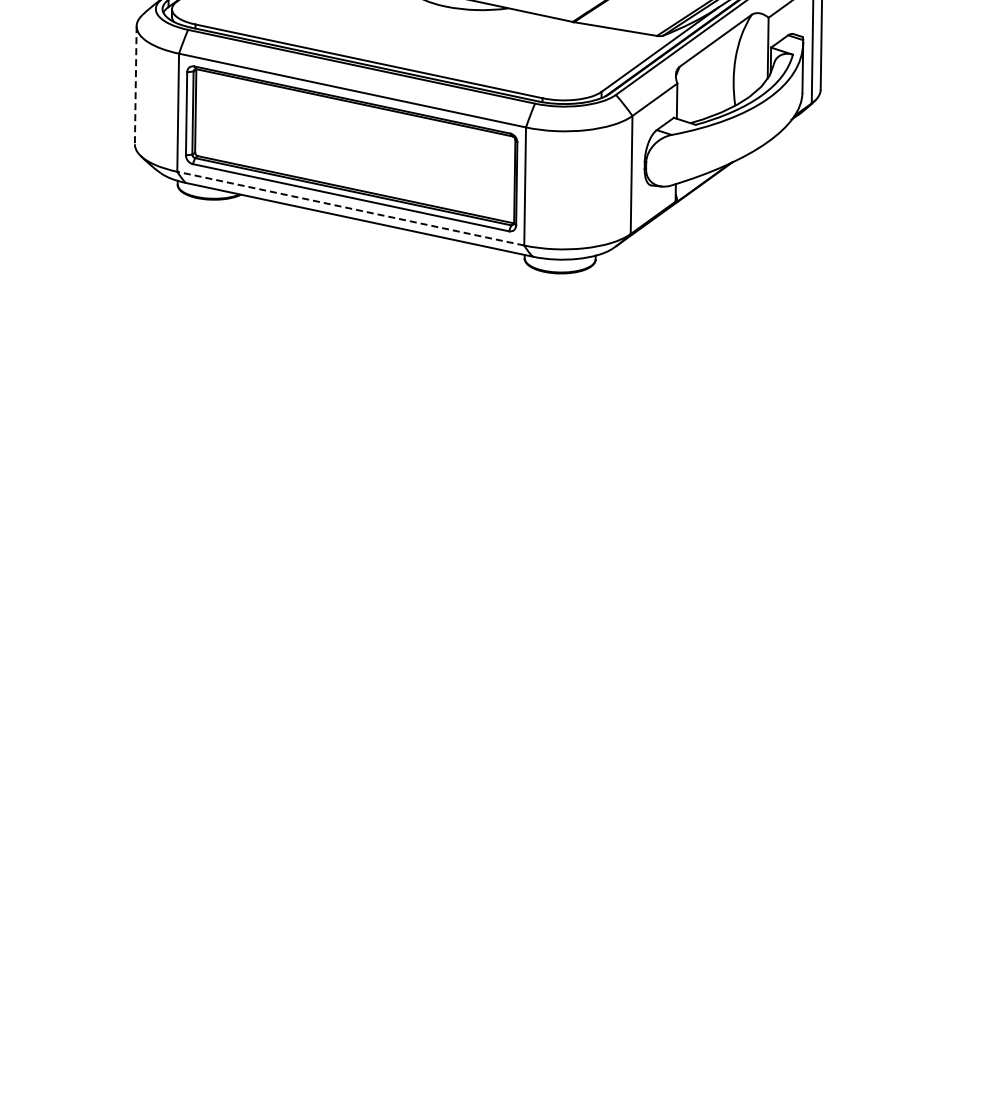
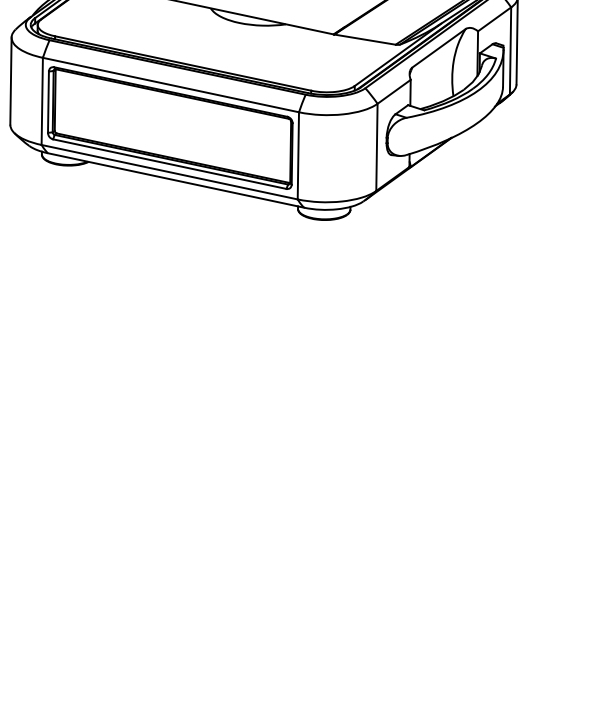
line: (135, 85) -> (10, 81), dashed -> solid
line: (350, 208) -> (169, 172), dashed -> solid

